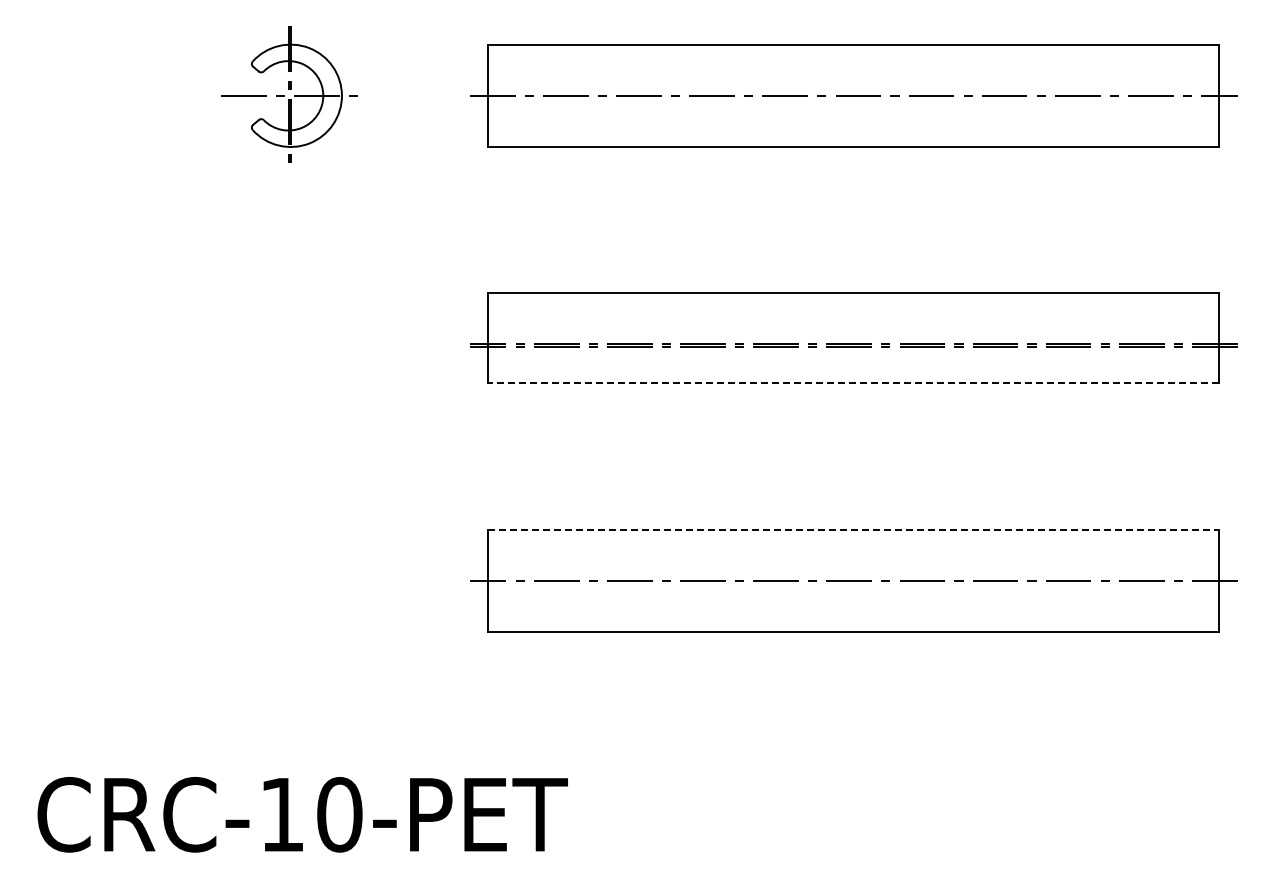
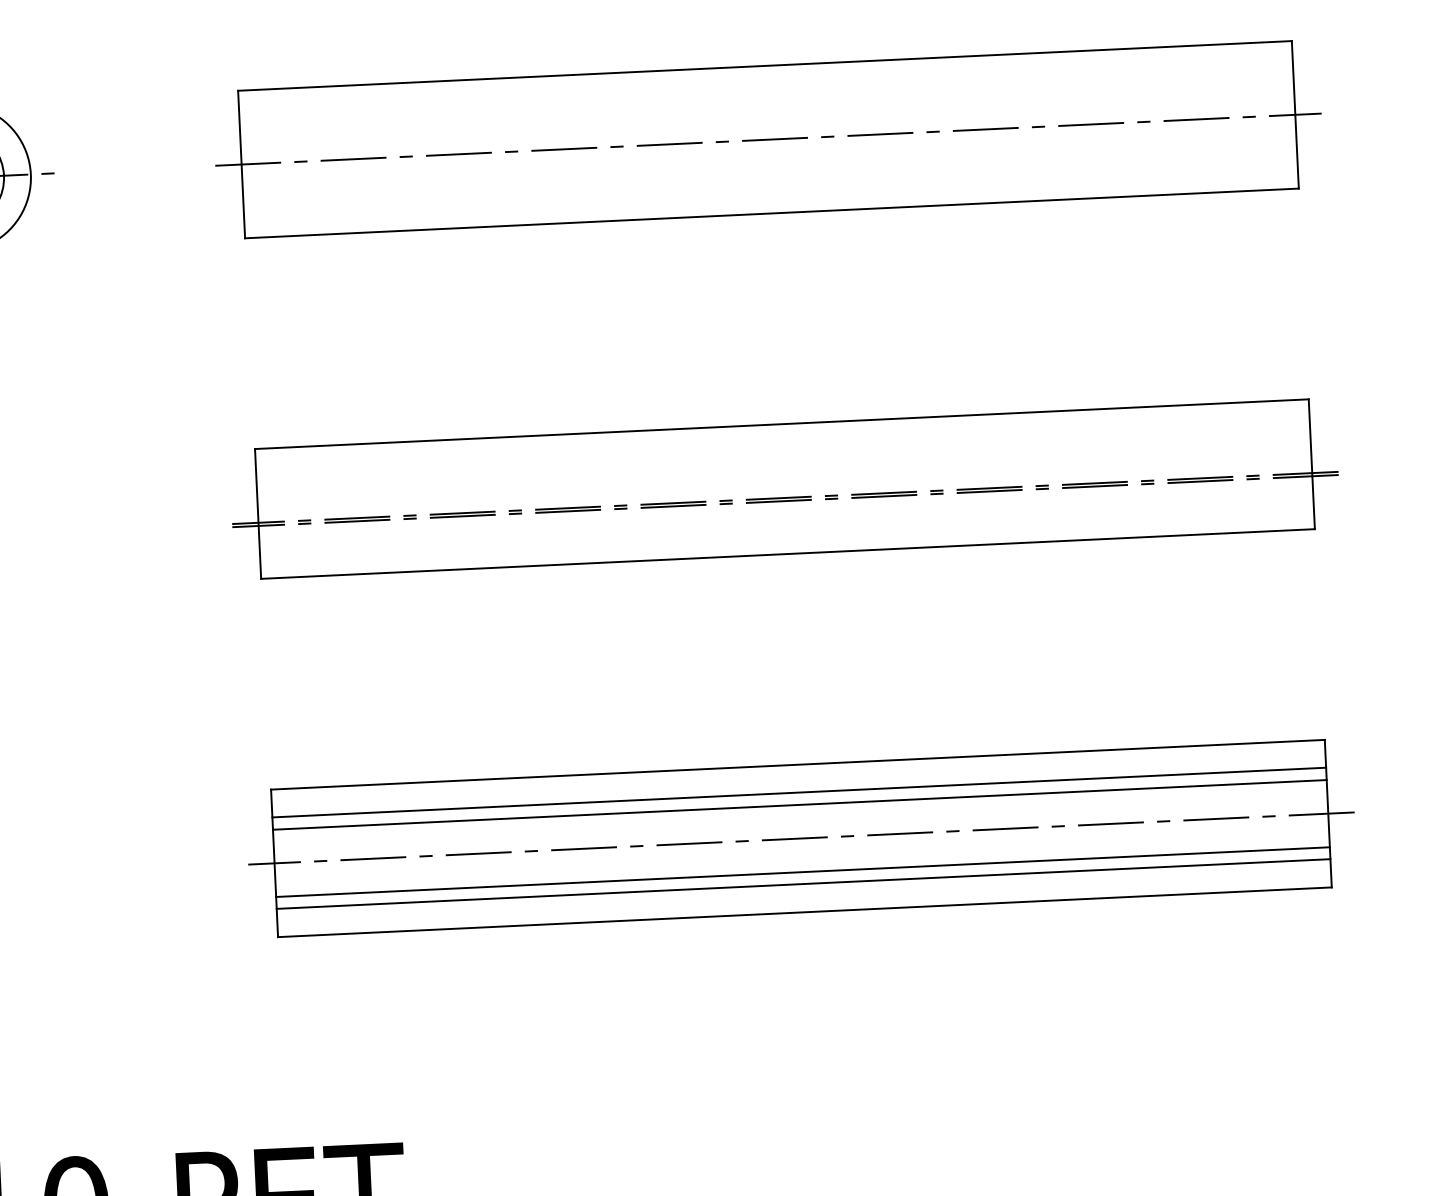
line: (853, 383) -> (787, 554), dashed -> solid
line: (853, 529) -> (797, 764), dashed -> solid
line: (853, 548) -> (798, 792), added
line: (853, 557) -> (799, 804), added
line: (853, 604) -> (802, 872), added
line: (853, 612) -> (803, 884), added

